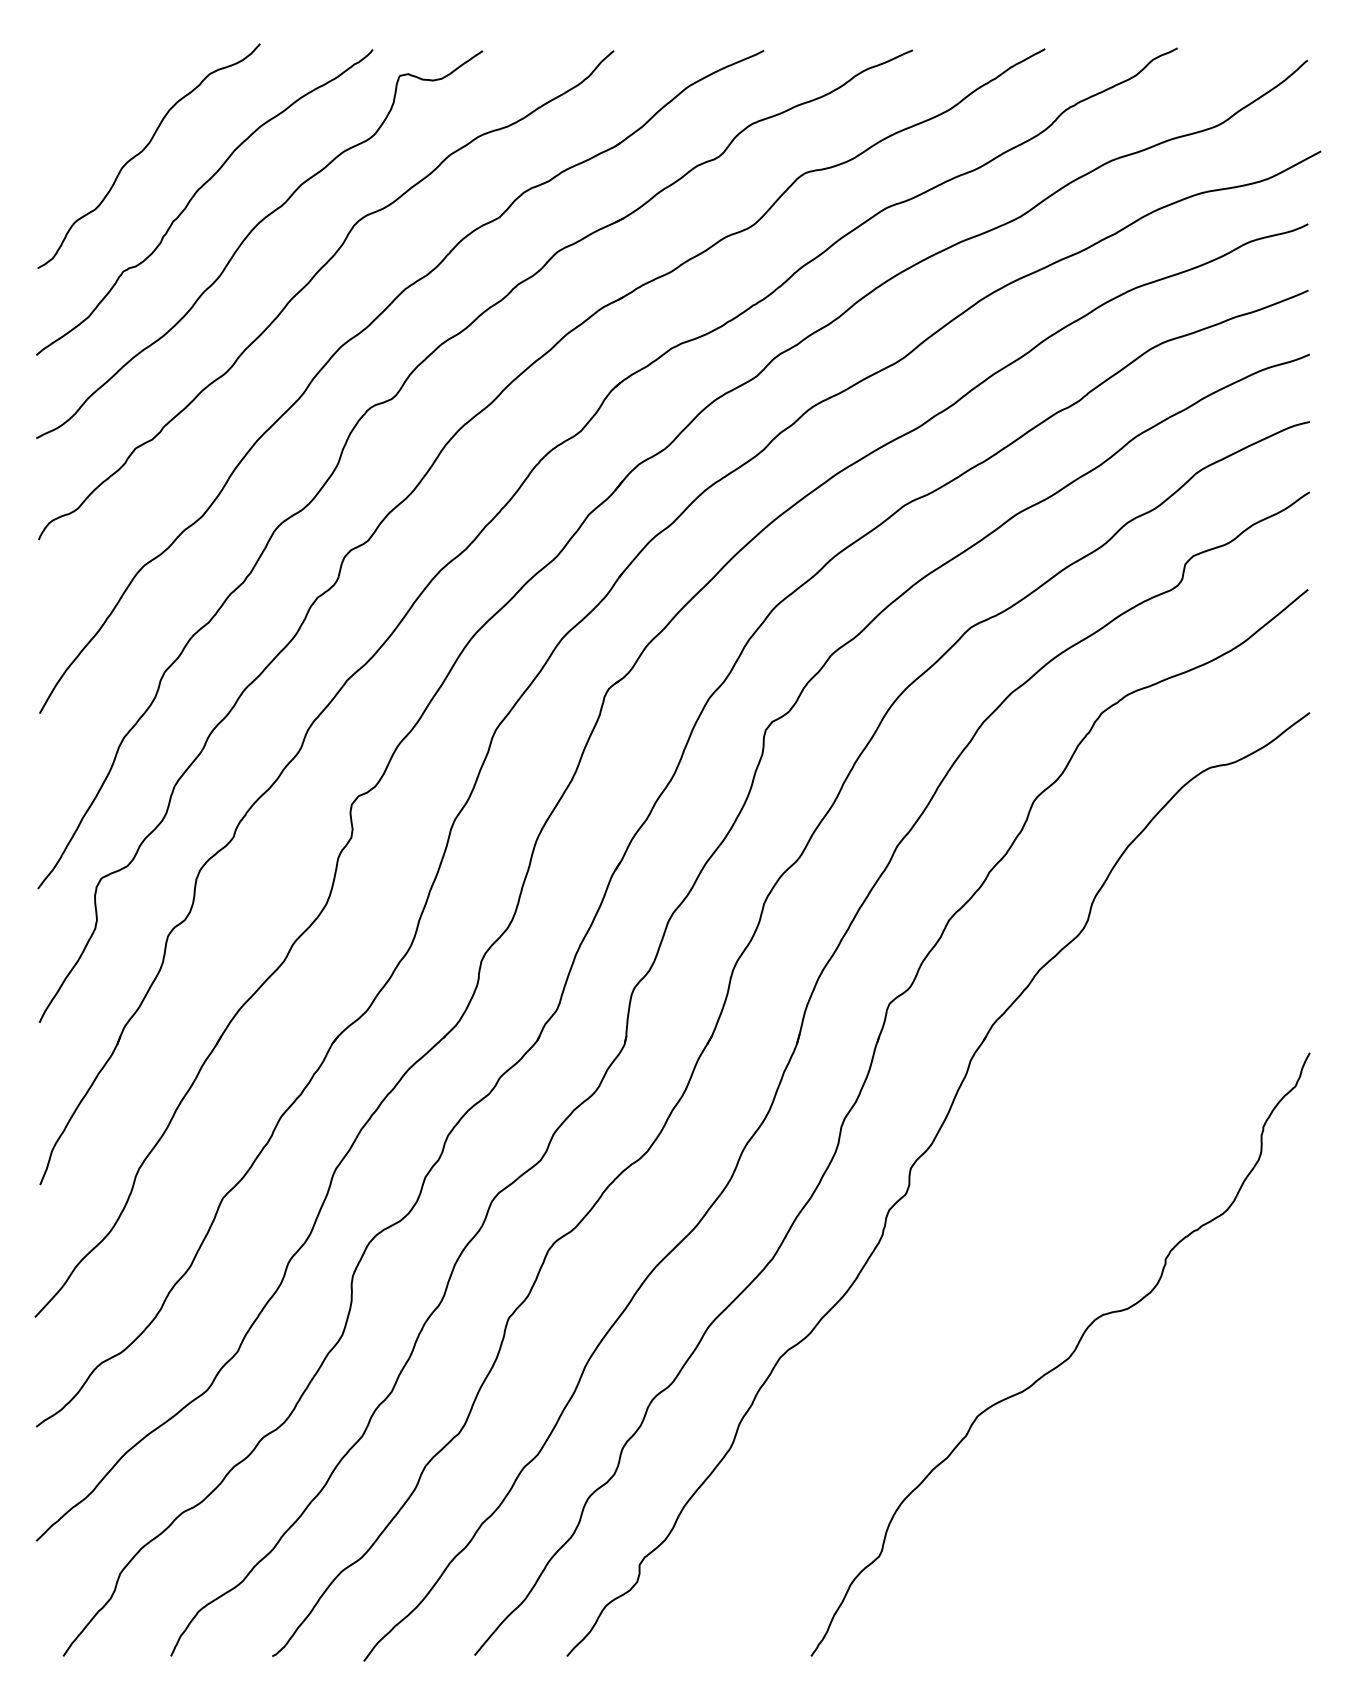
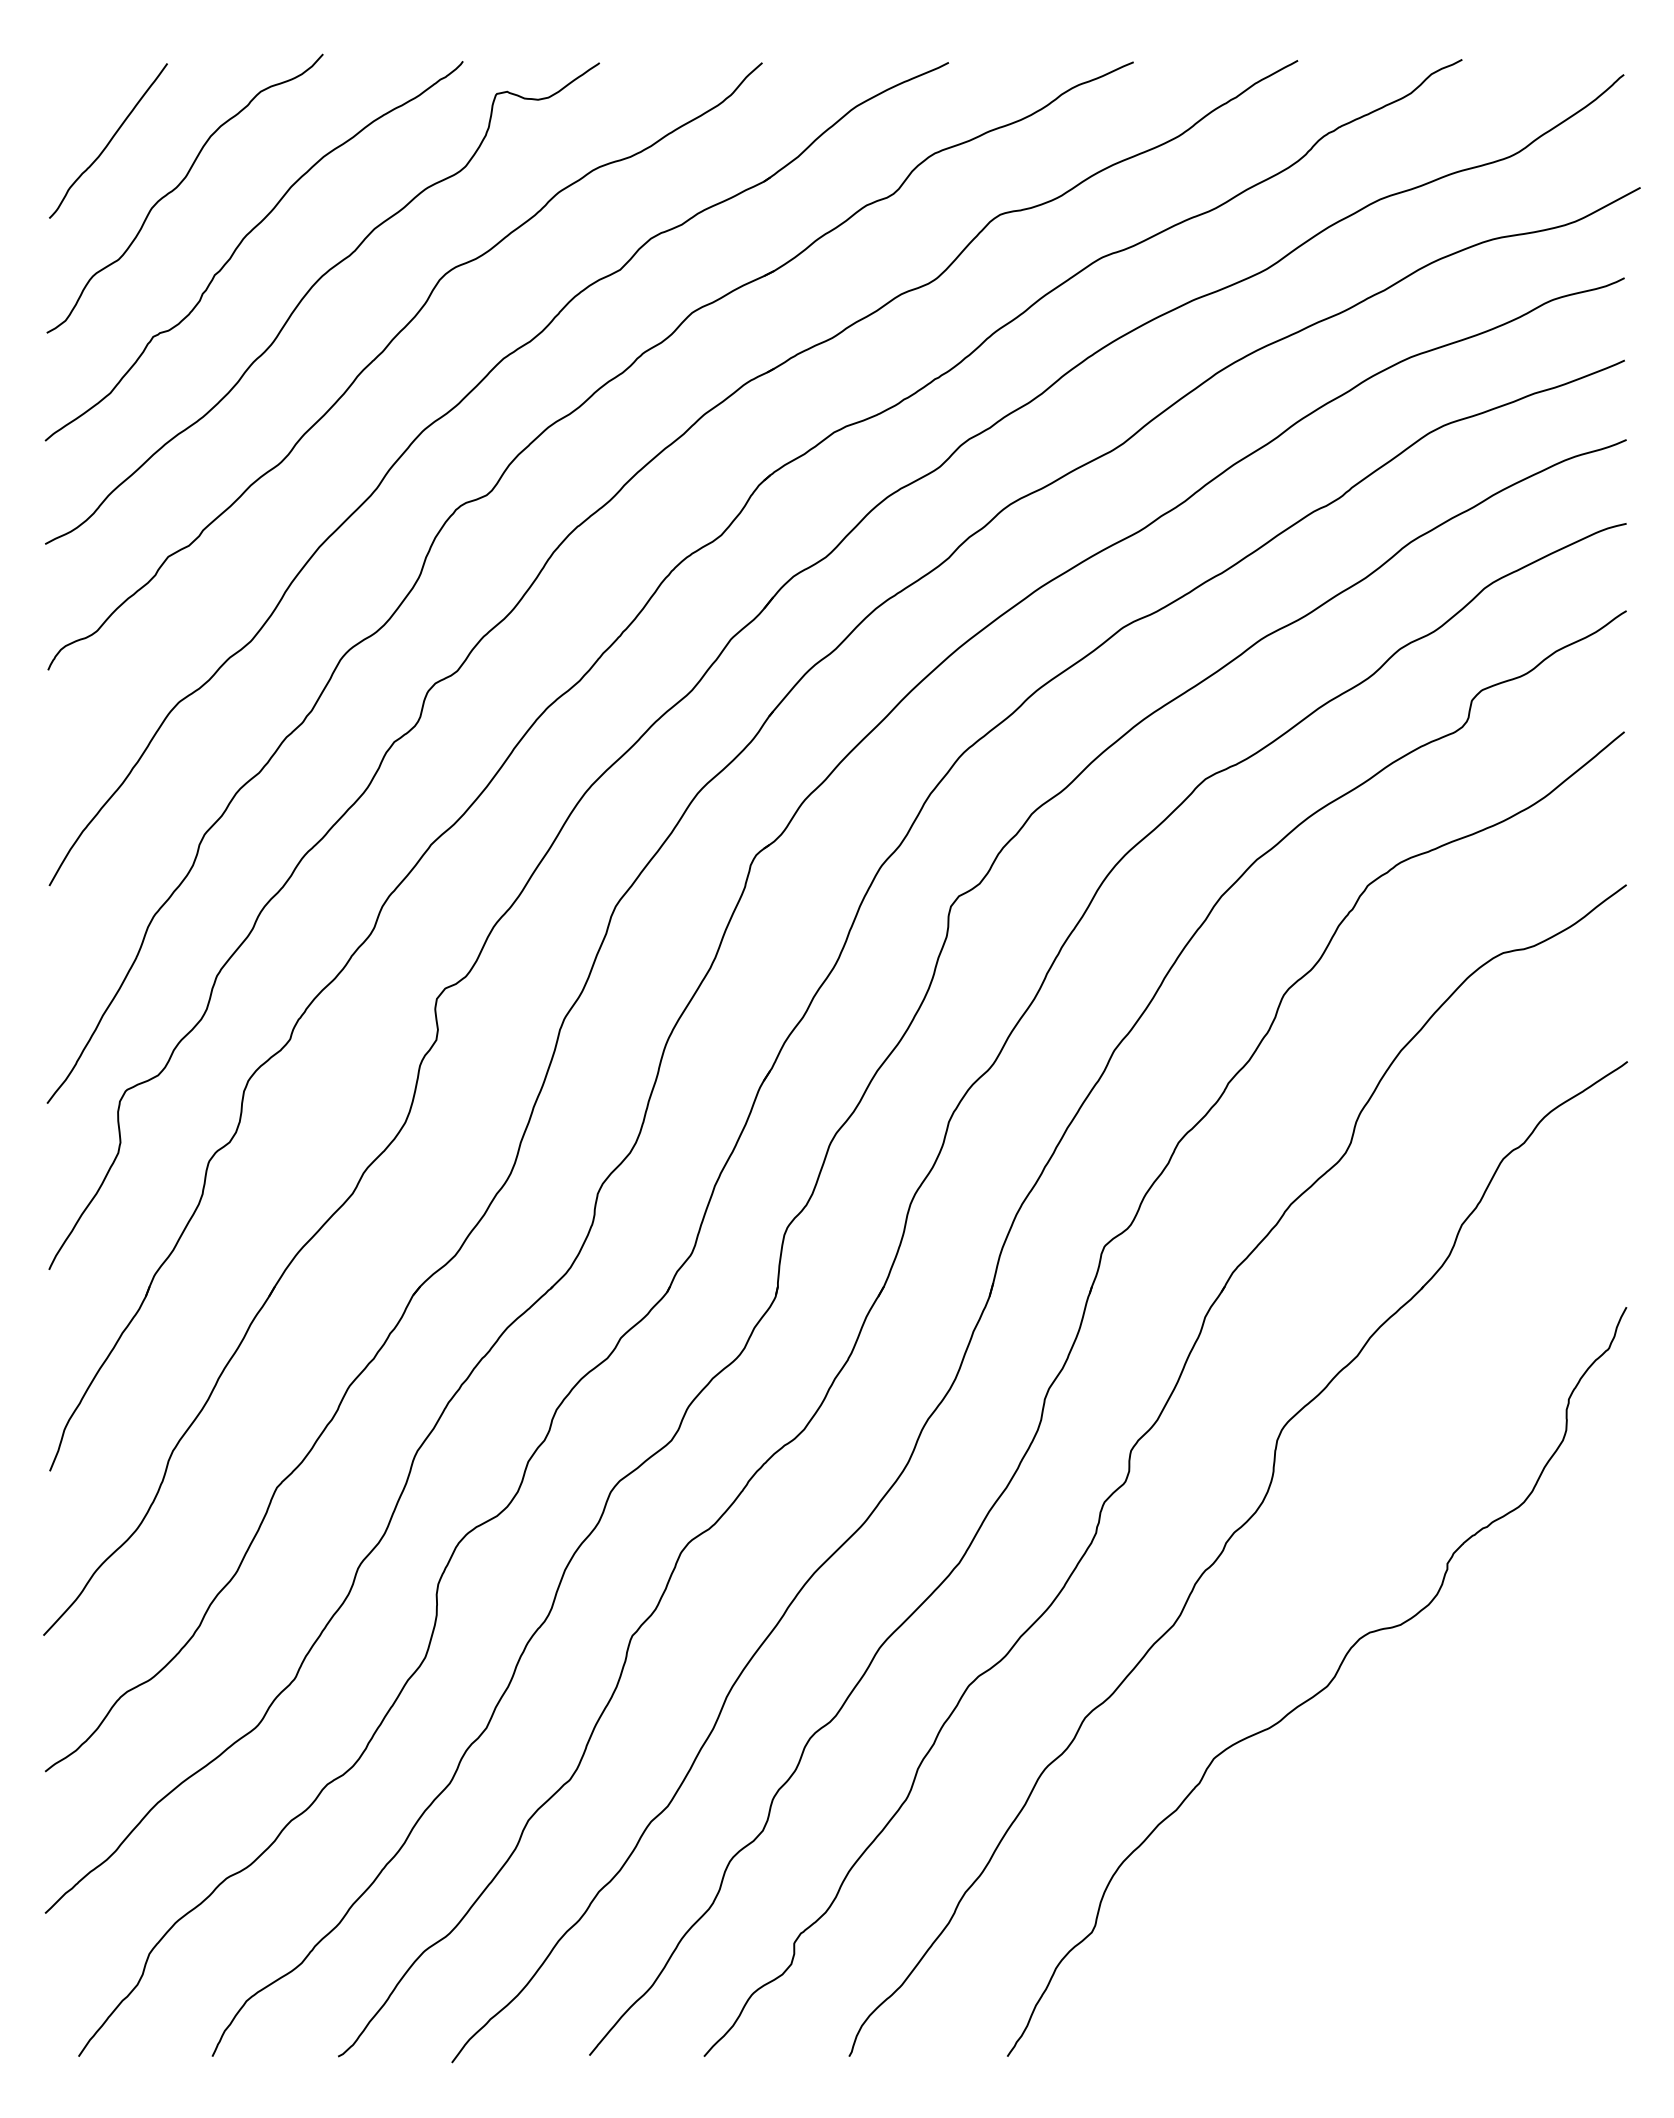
curve: (88, 113) -> (109, 140), added
part: (986, 1248) -> (1224, 1550), added

